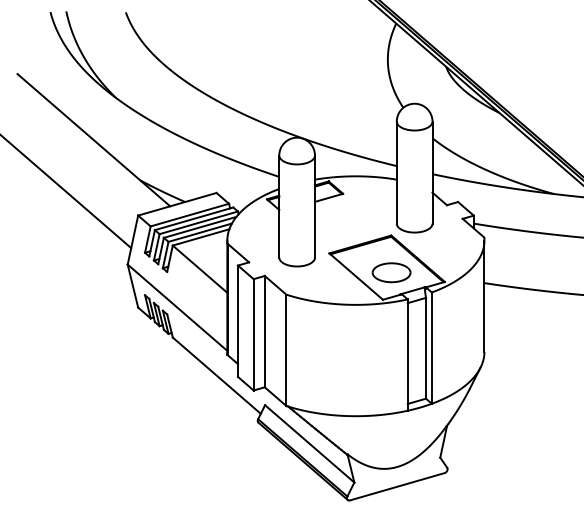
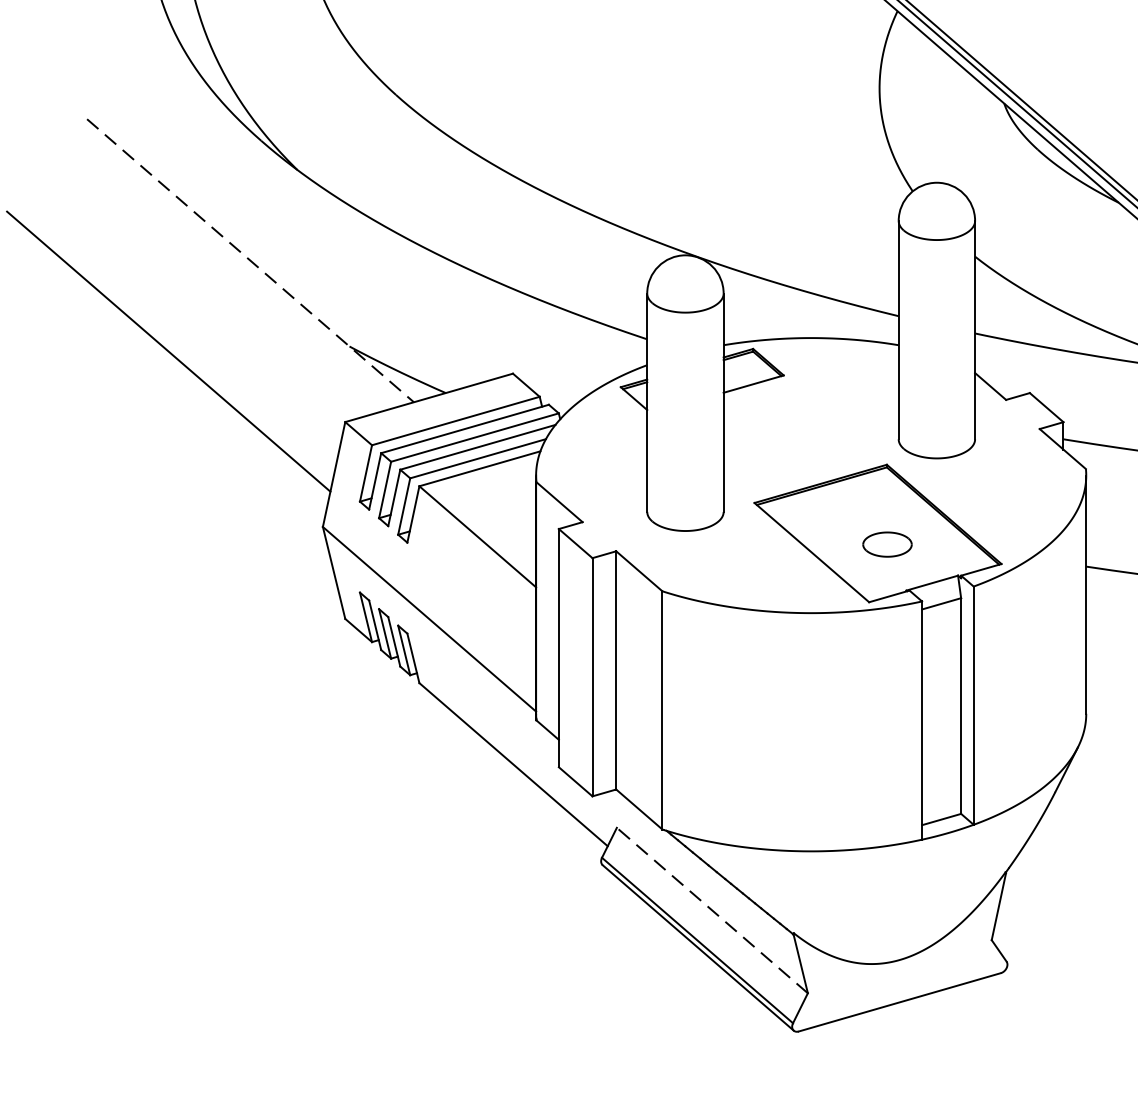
line: (94, 140) -> (251, 261), solid -> dashed
part: (391, 272) -> (887, 543), size x0.6
line: (309, 443) -> (711, 909), solid -> dashed

